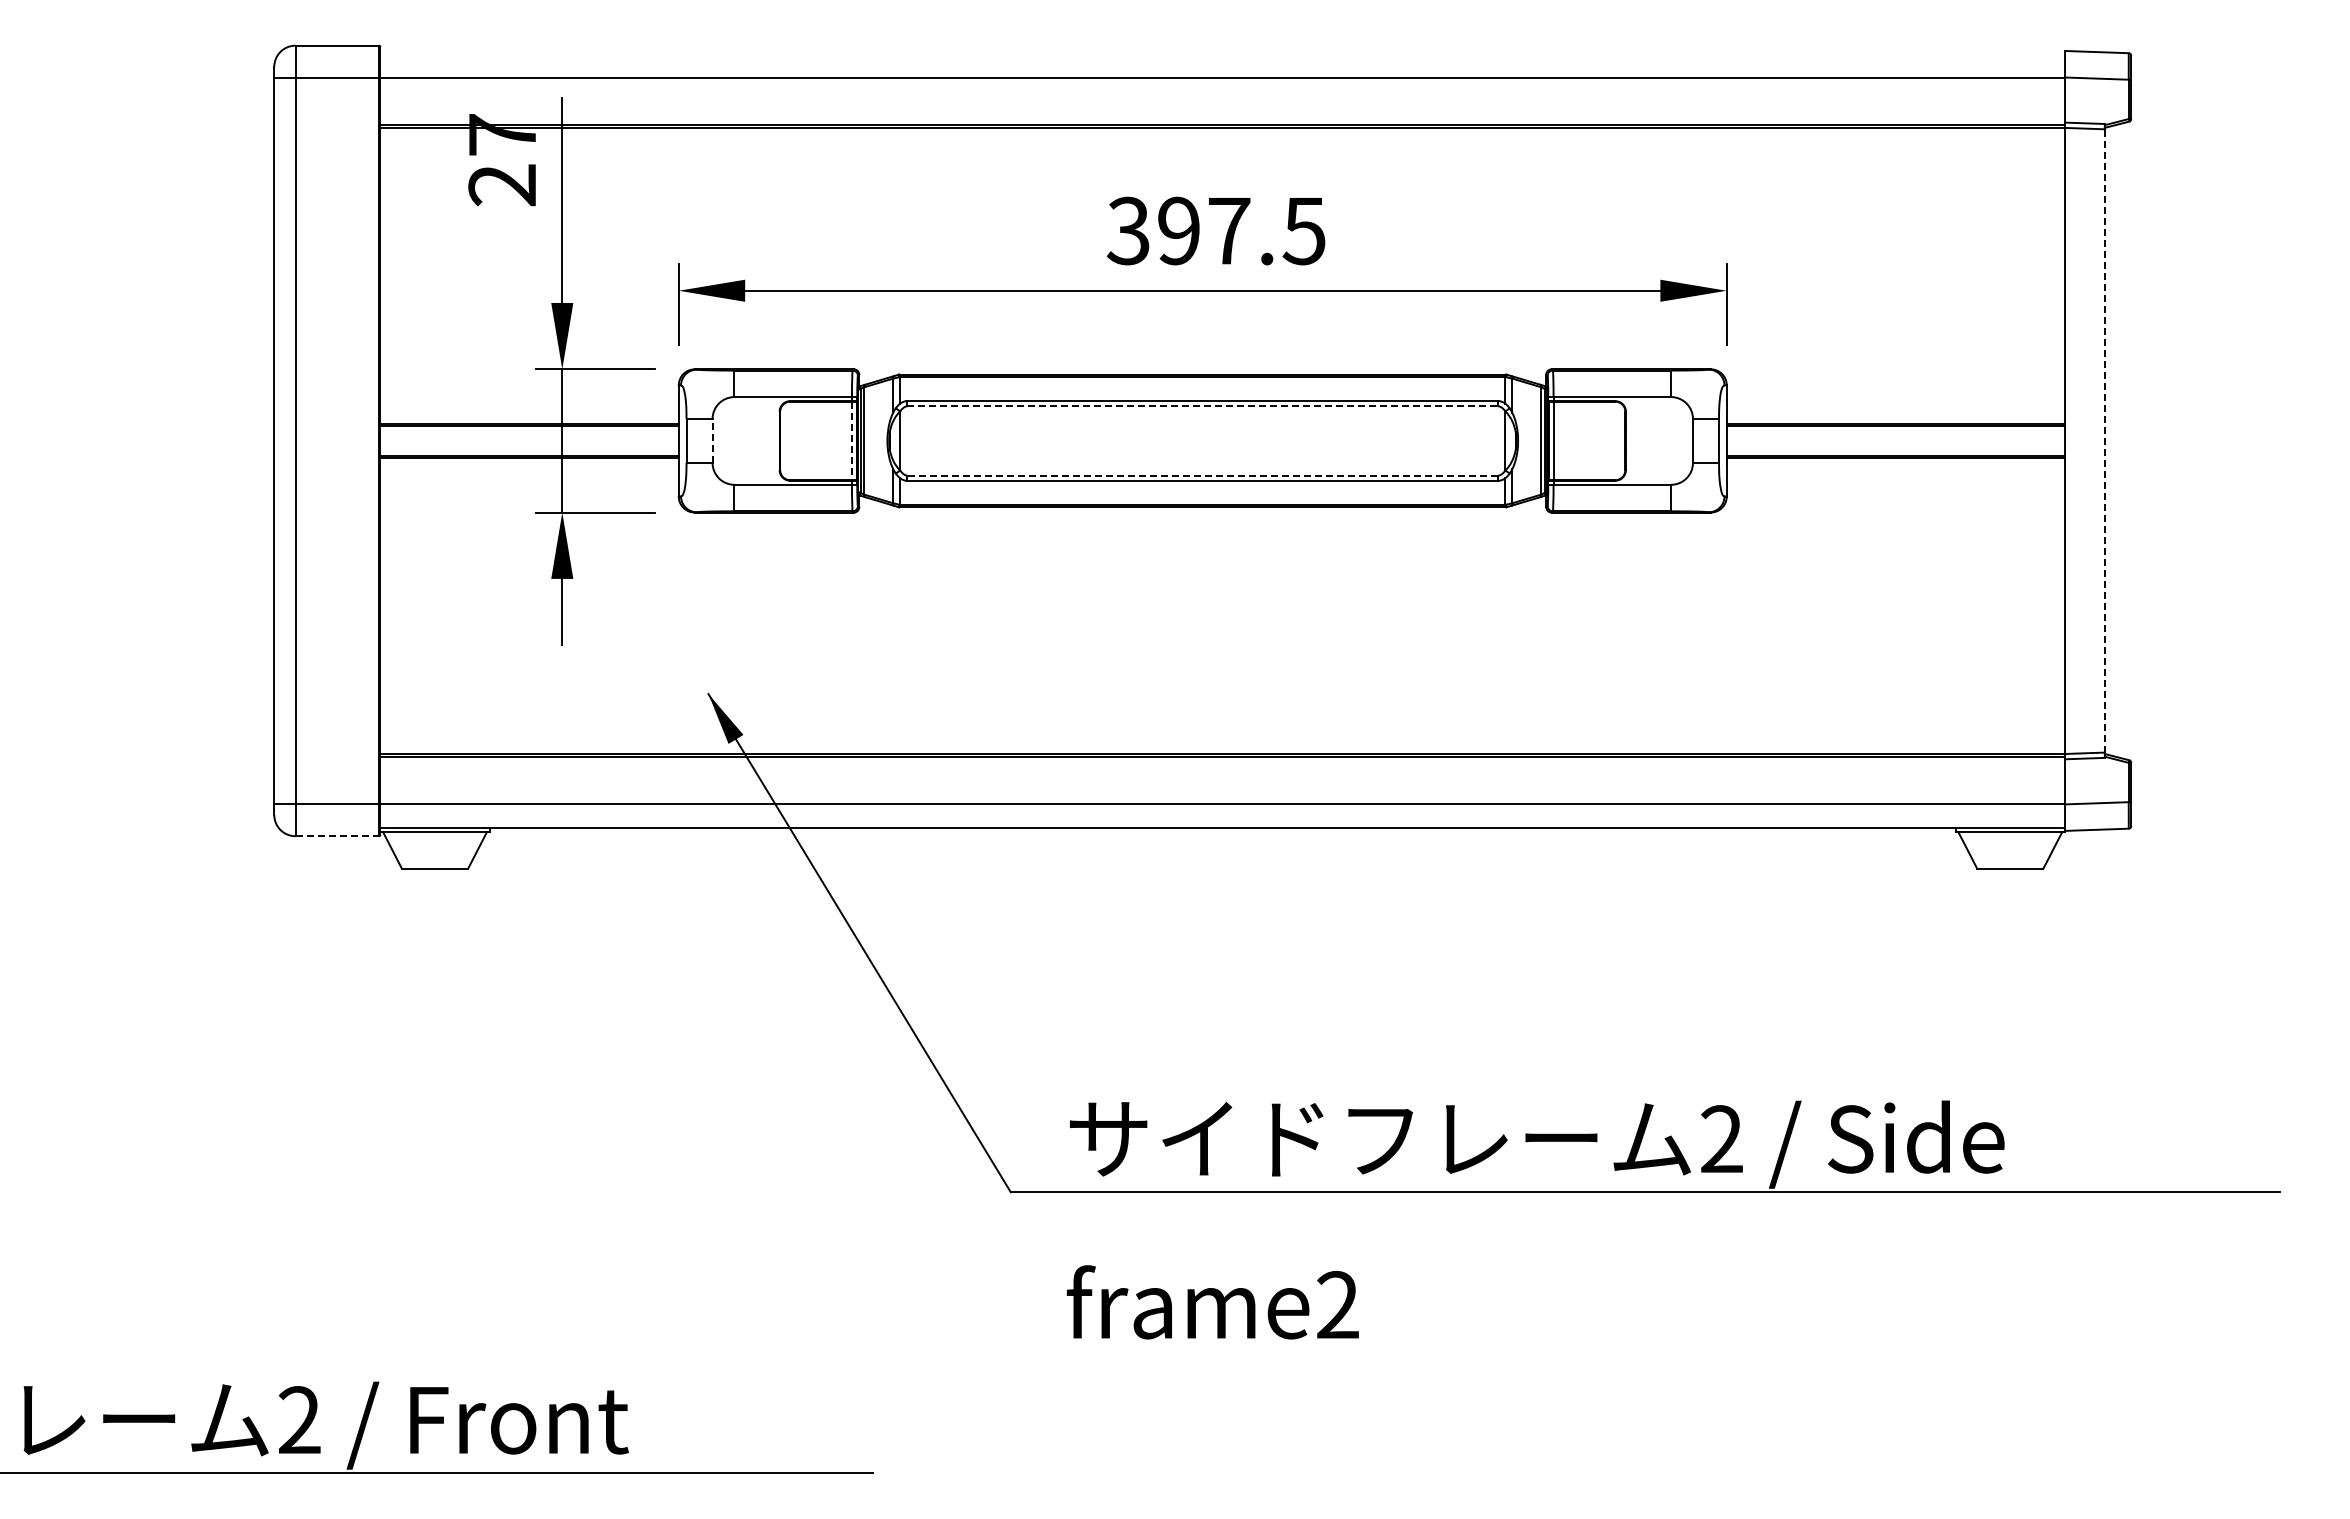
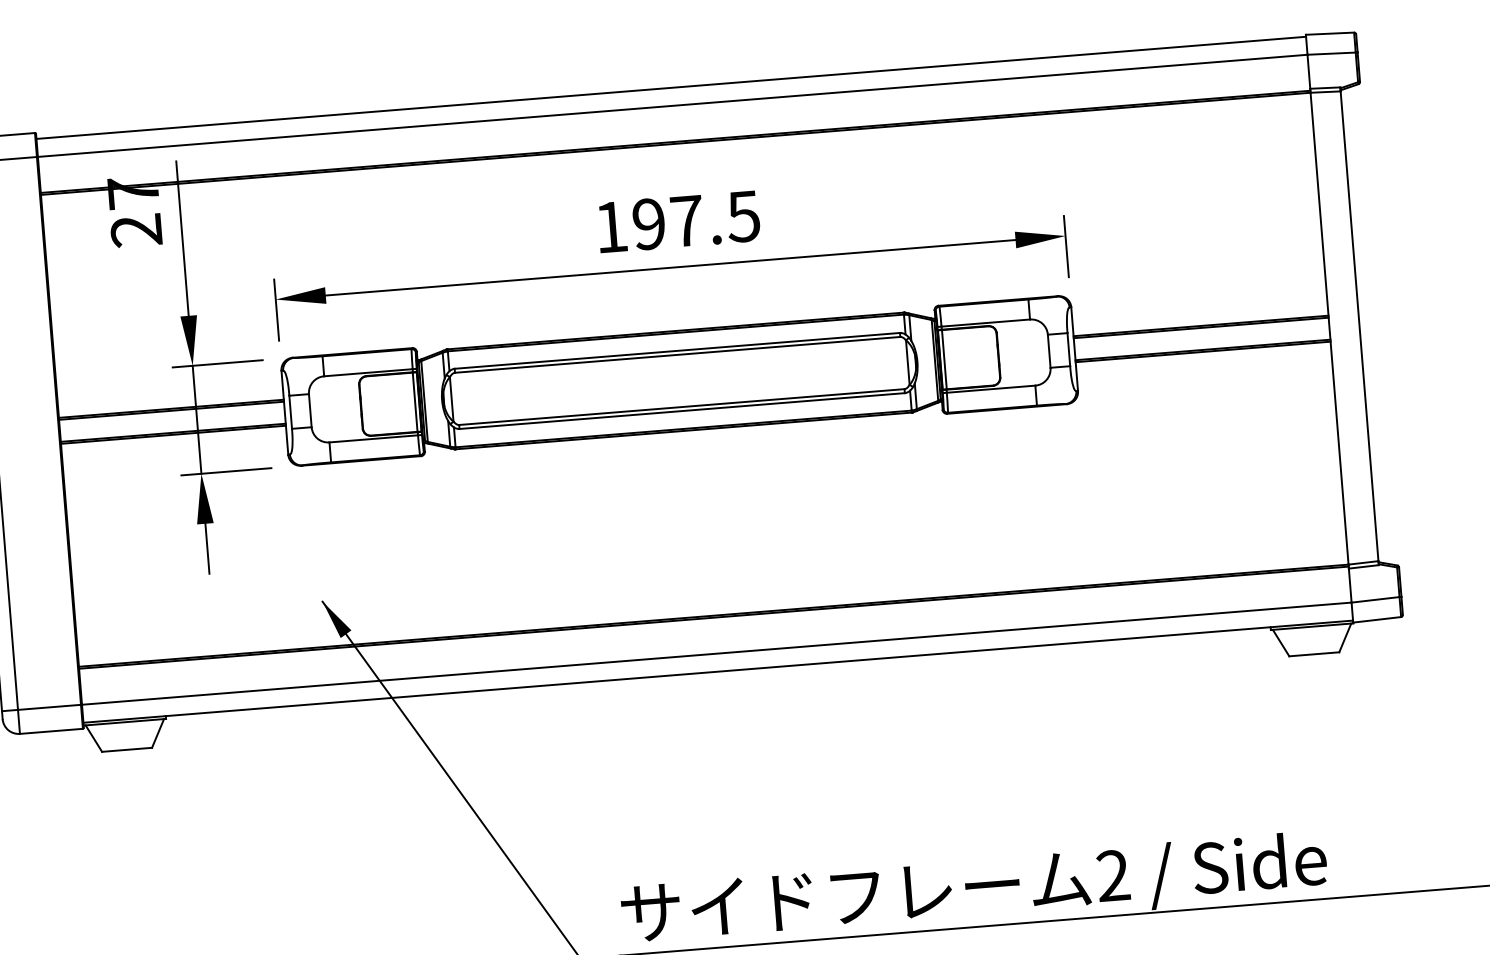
line: (1222, 53) -> (671, 87), added
text: (1127, 230) -> (610, 226), 397.5 -> 197.5
line: (1203, 406) -> (678, 354), dashed -> solid
line: (712, 440) -> (310, 410), dashed -> solid
line: (2104, 440) -> (1359, 325), dashed -> solid
line: (851, 441) -> (415, 402), dashed -> solid
line: (1202, 475) -> (681, 407), dashed -> solid
line: (337, 836) -> (51, 731), dashed -> solid

